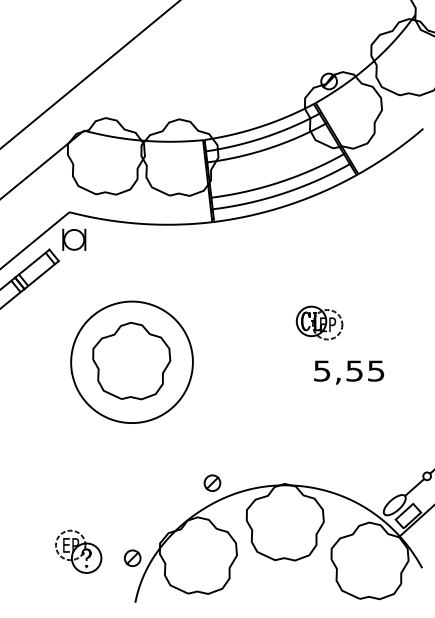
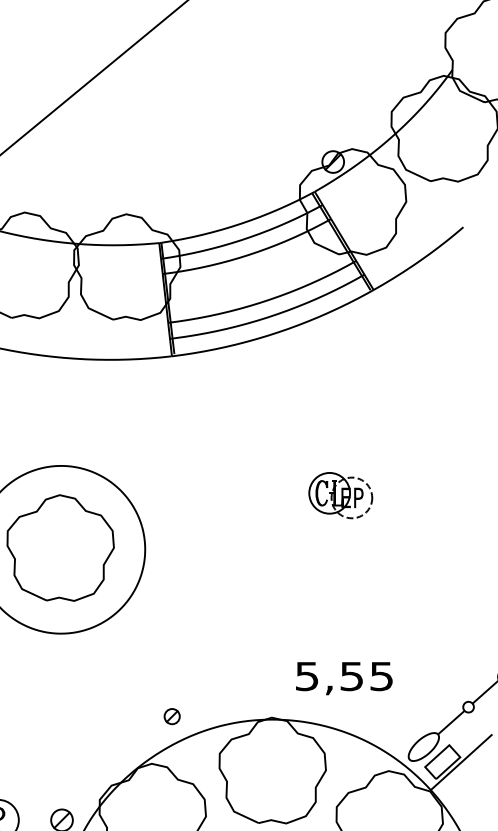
part: (319, 322) -> (340, 494), moved
text: (349, 372) -> (344, 678), moved
part: (212, 482) -> (172, 715), size x0.7

